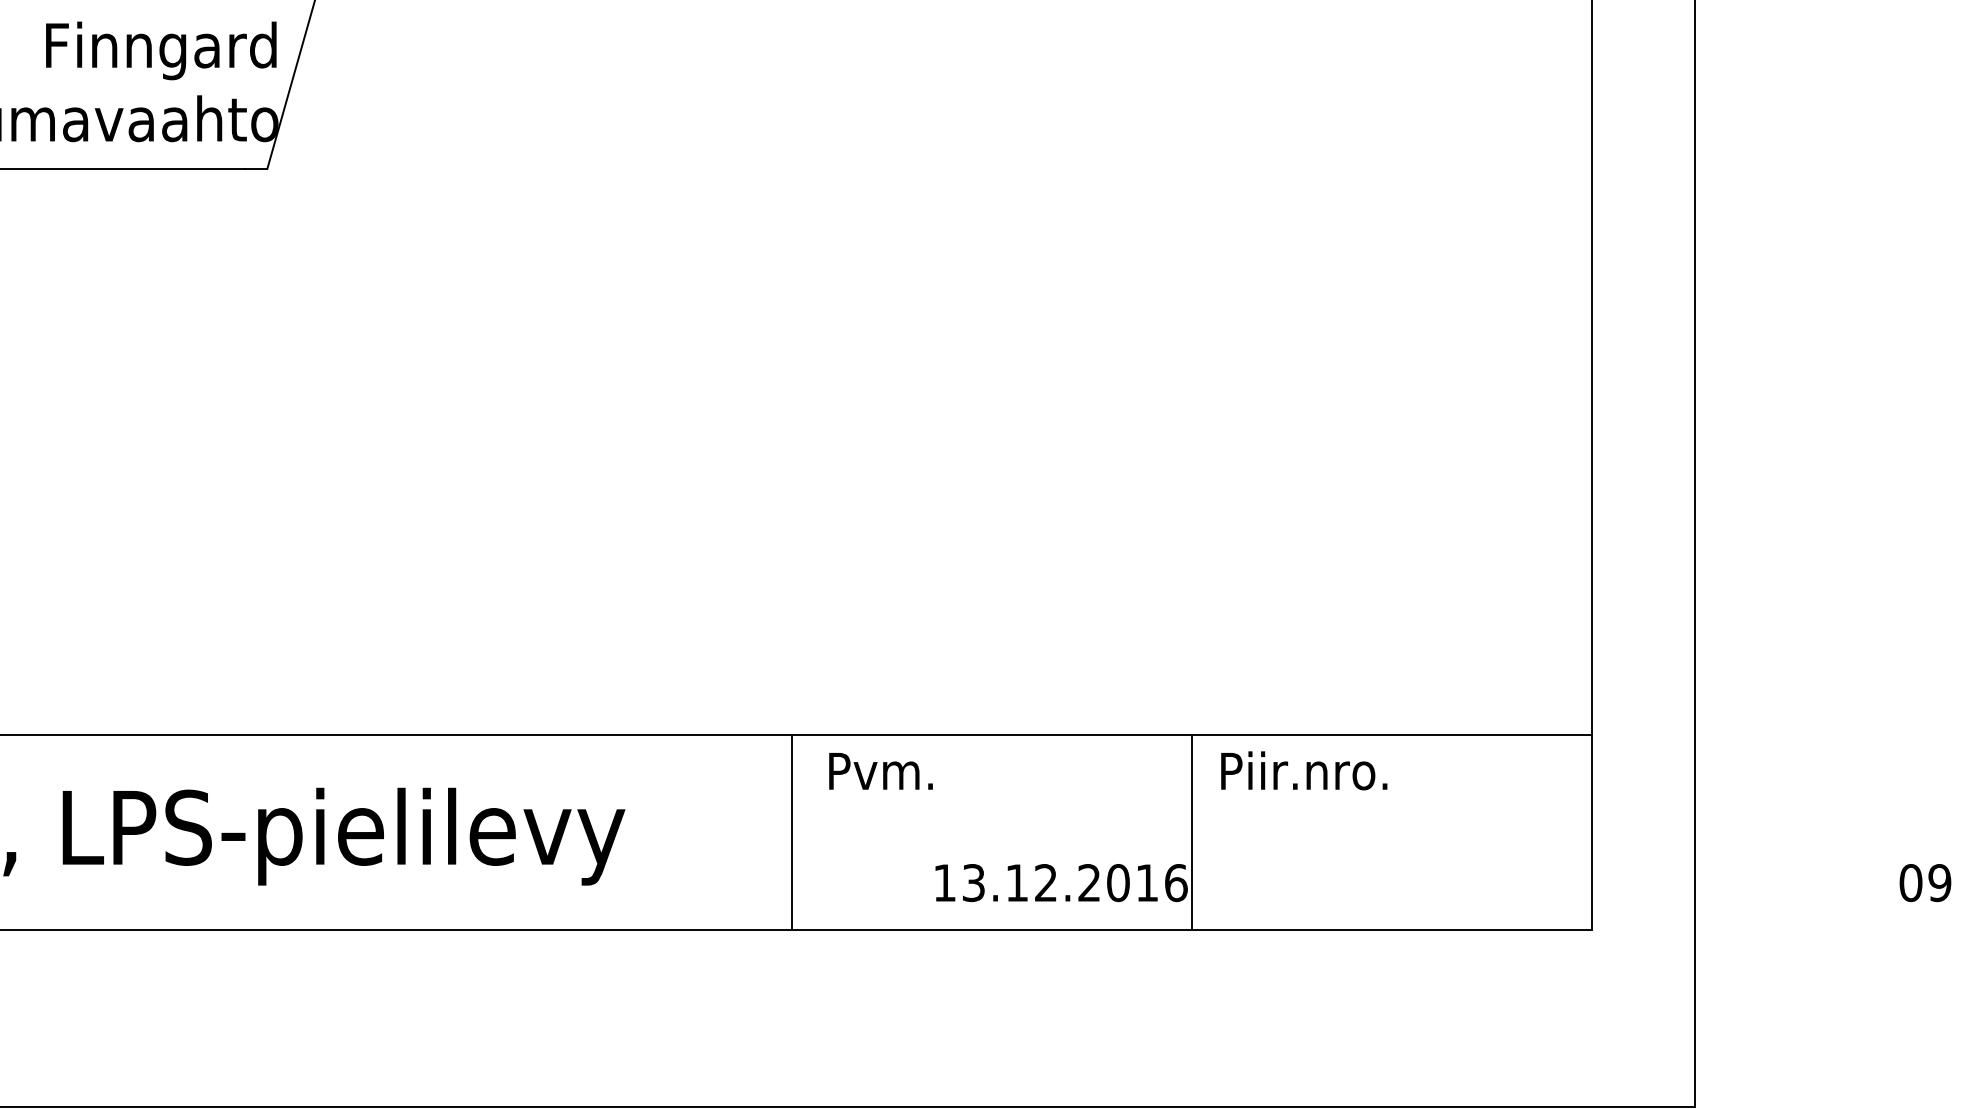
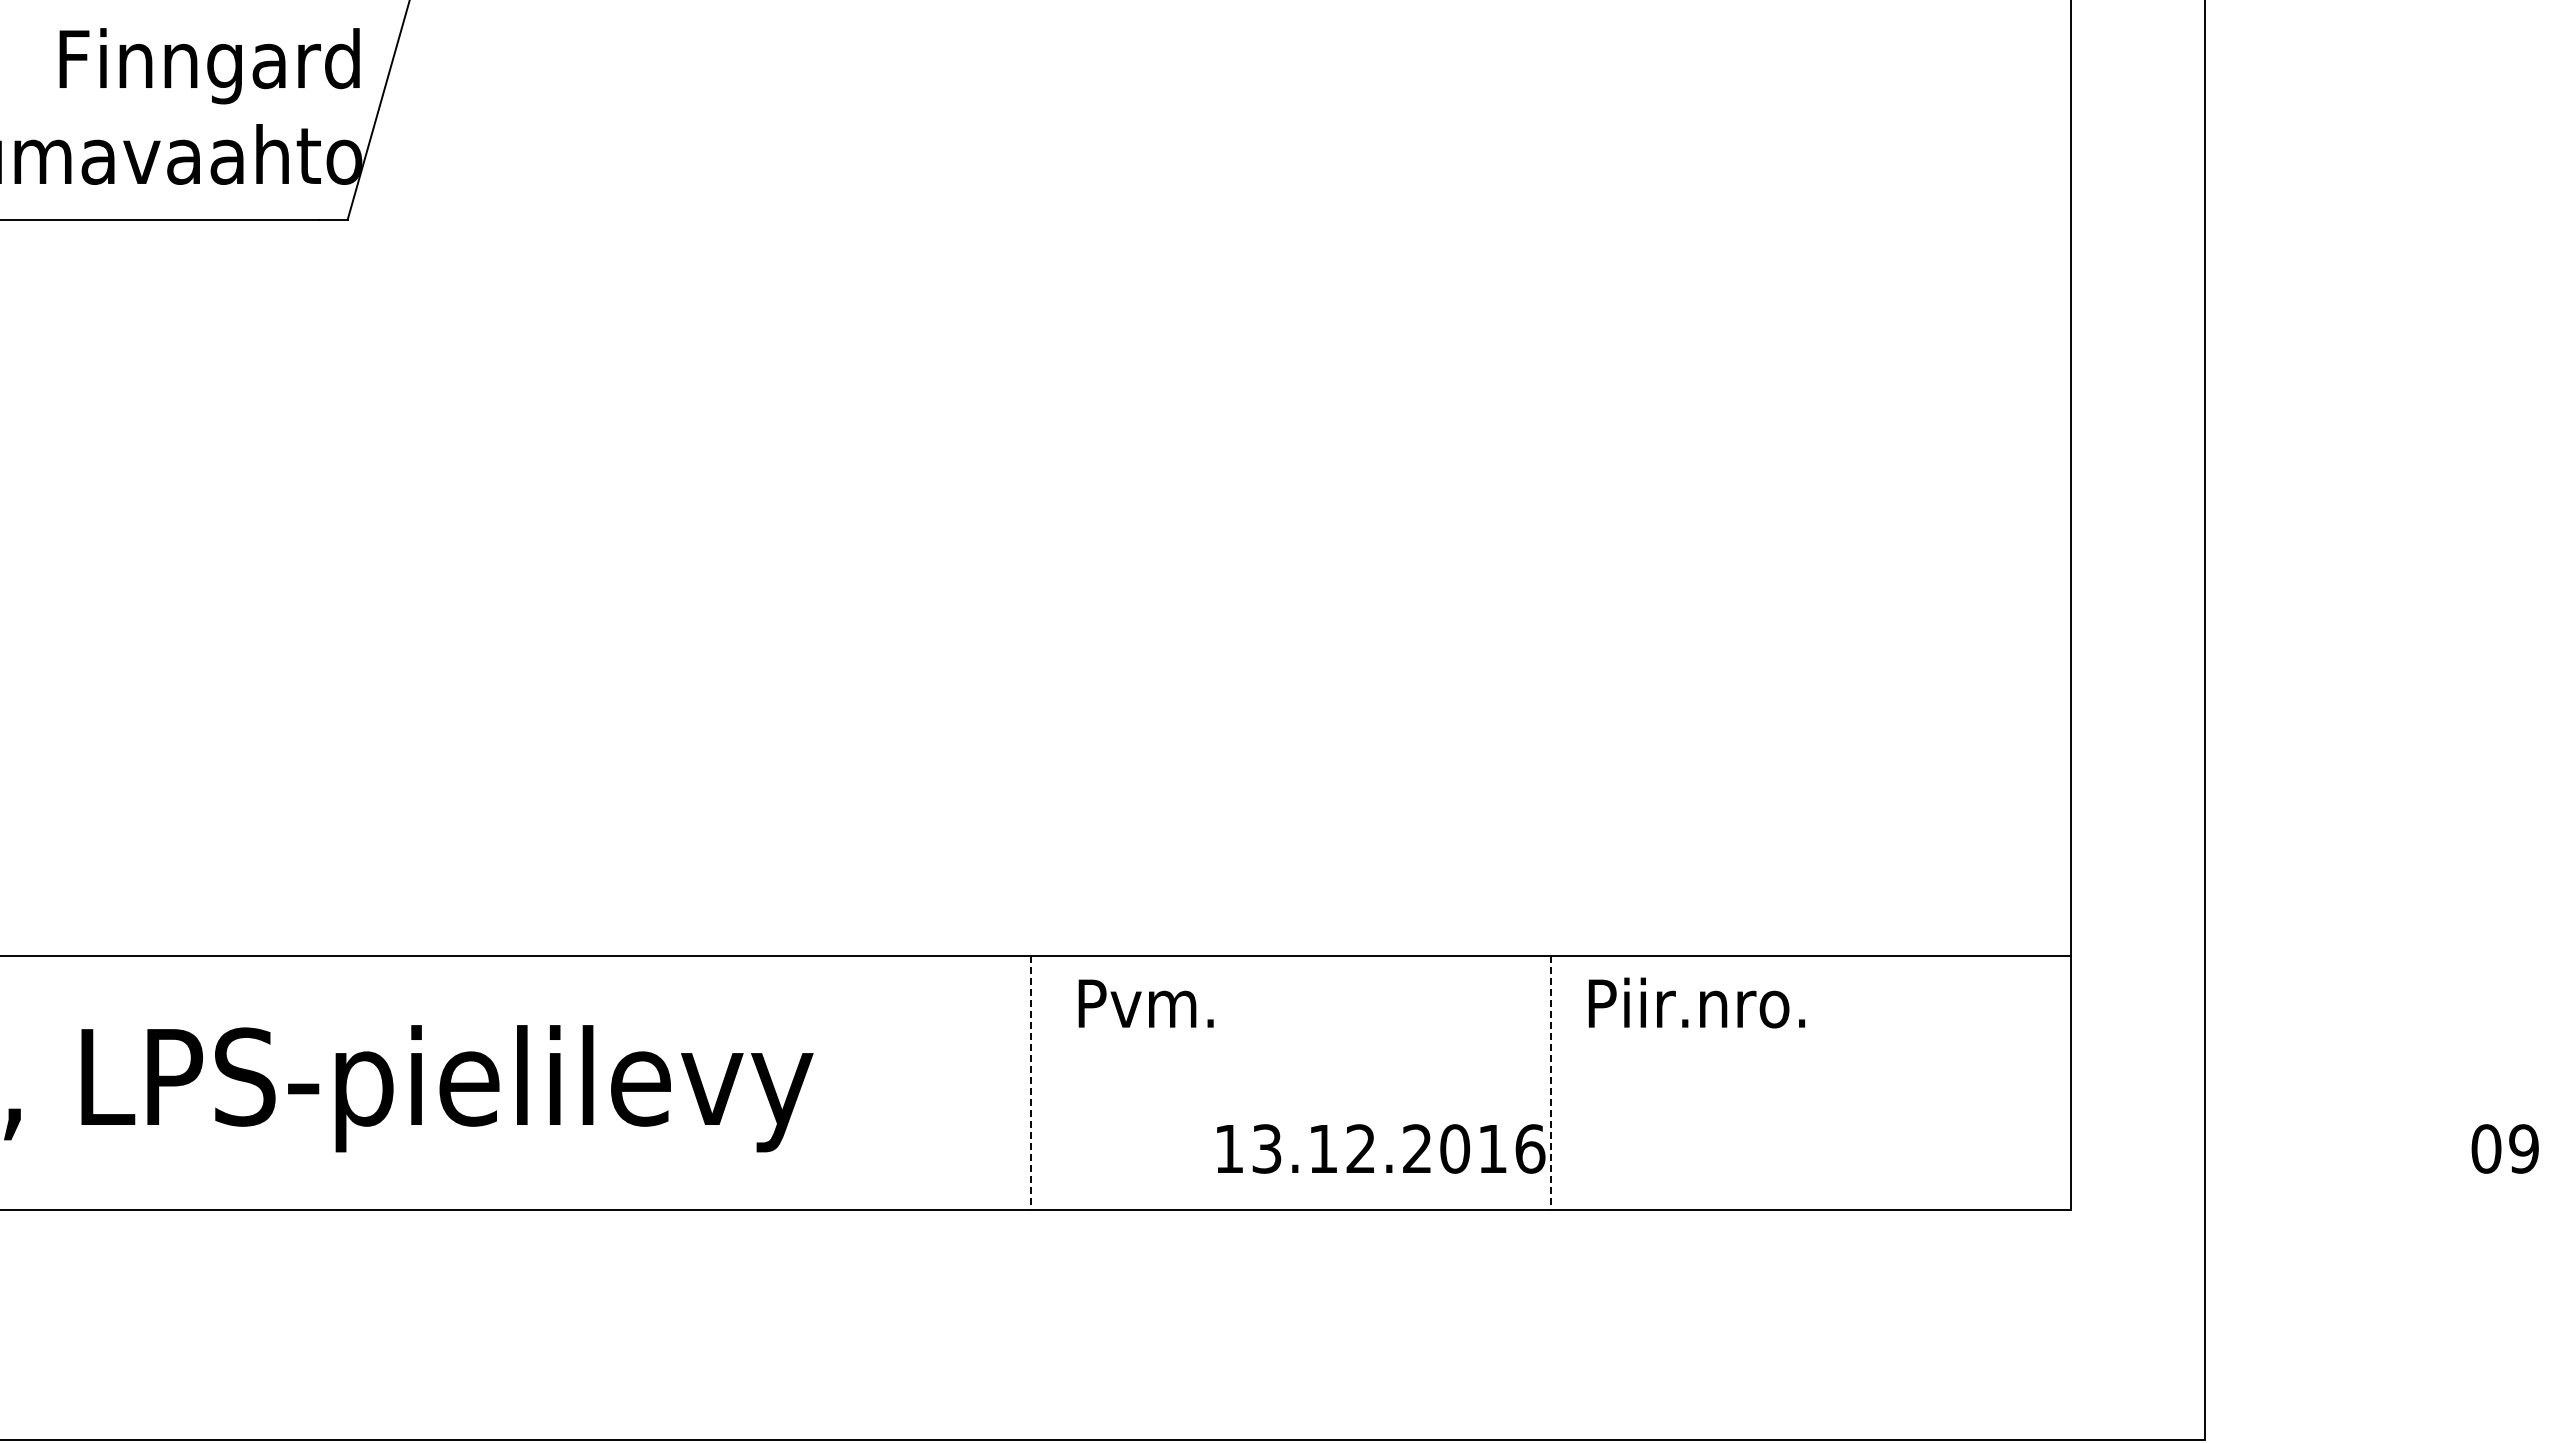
line: (792, 831) -> (1030, 1082), solid -> dashed
line: (1191, 831) -> (1550, 1082), solid -> dashed

